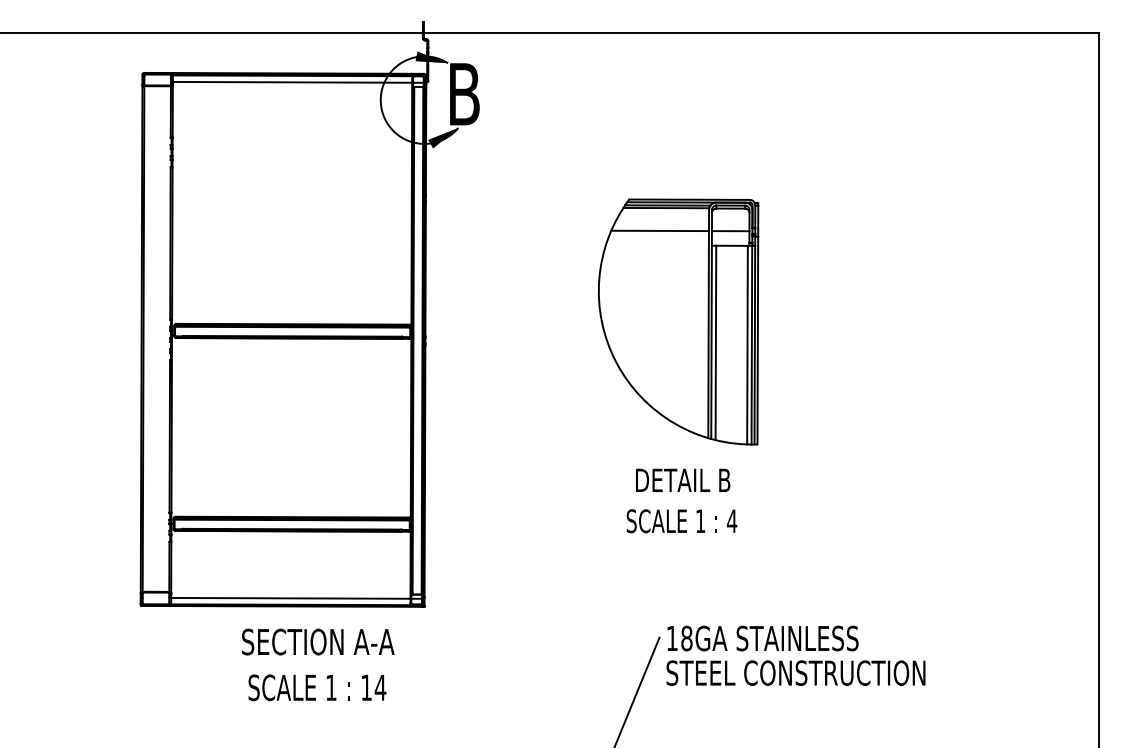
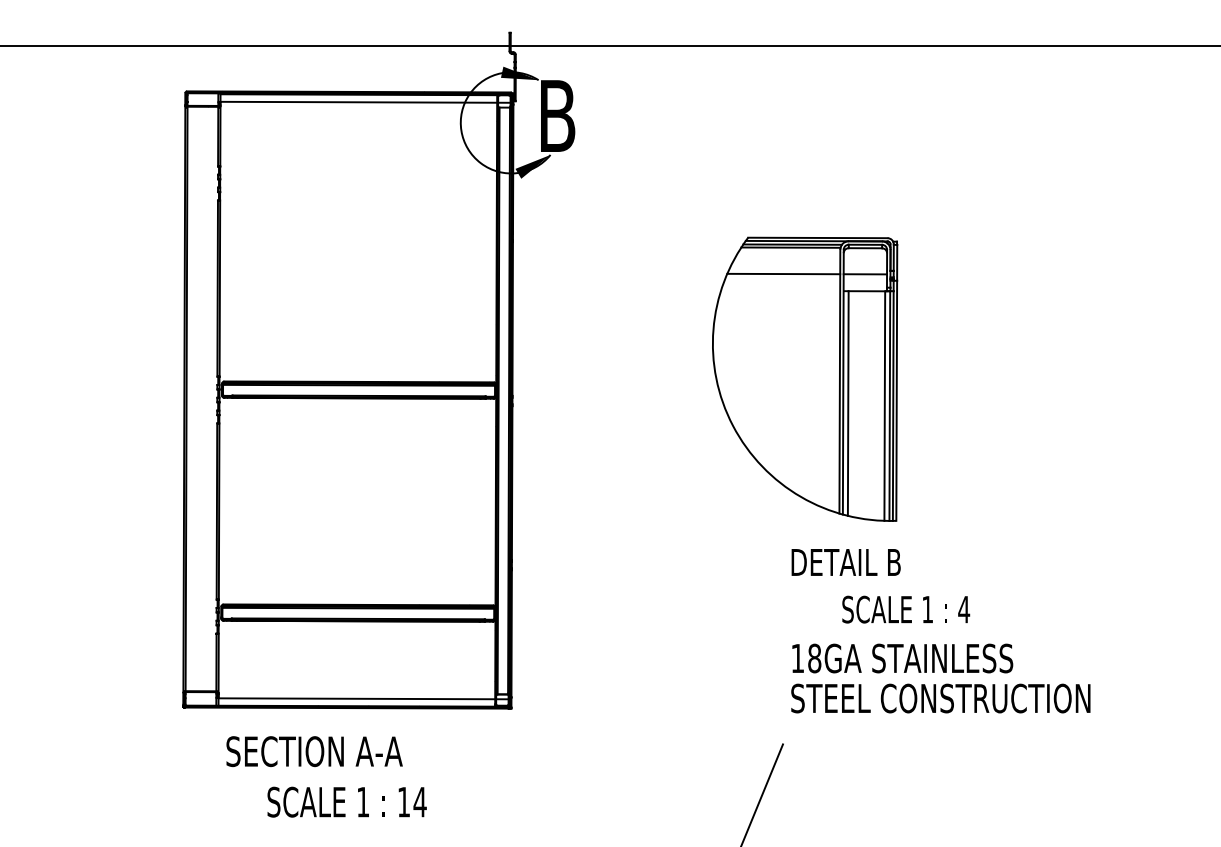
text: (683, 479) -> (846, 561), moved
text: (681, 521) -> (905, 609), moved
text: (318, 641) -> (314, 750), moved
text: (795, 655) -> (940, 678), moved
text: (317, 687) -> (347, 801), moved

